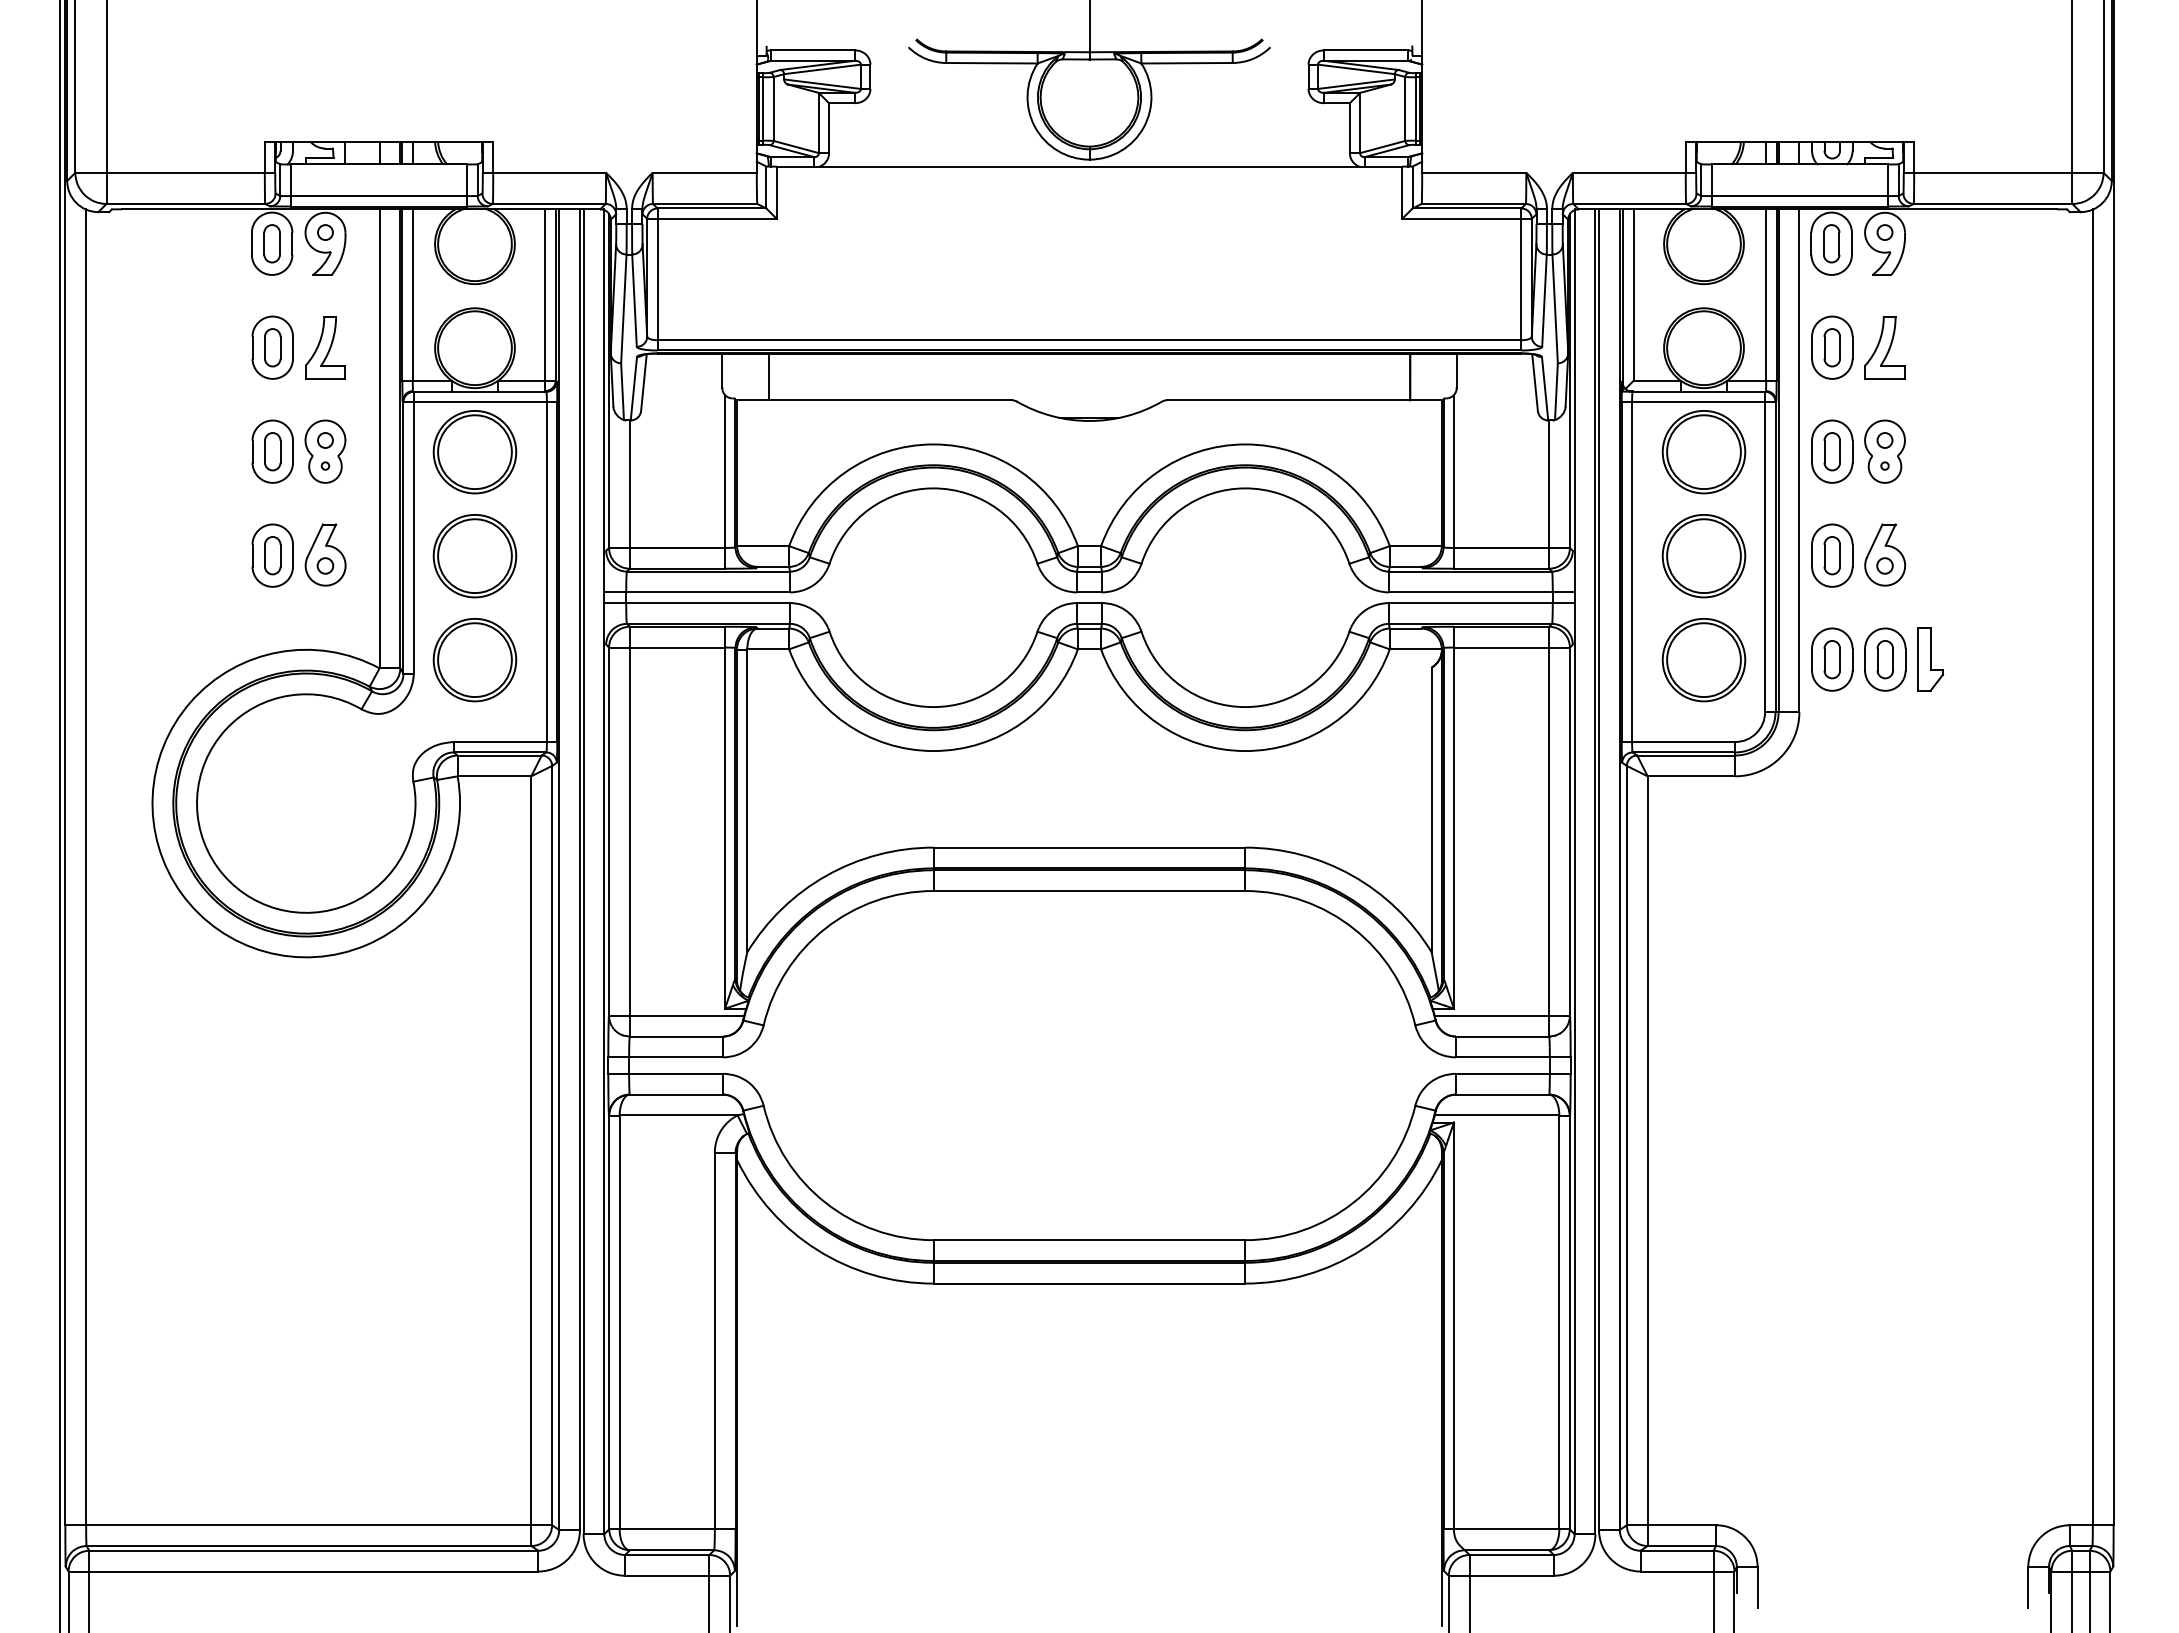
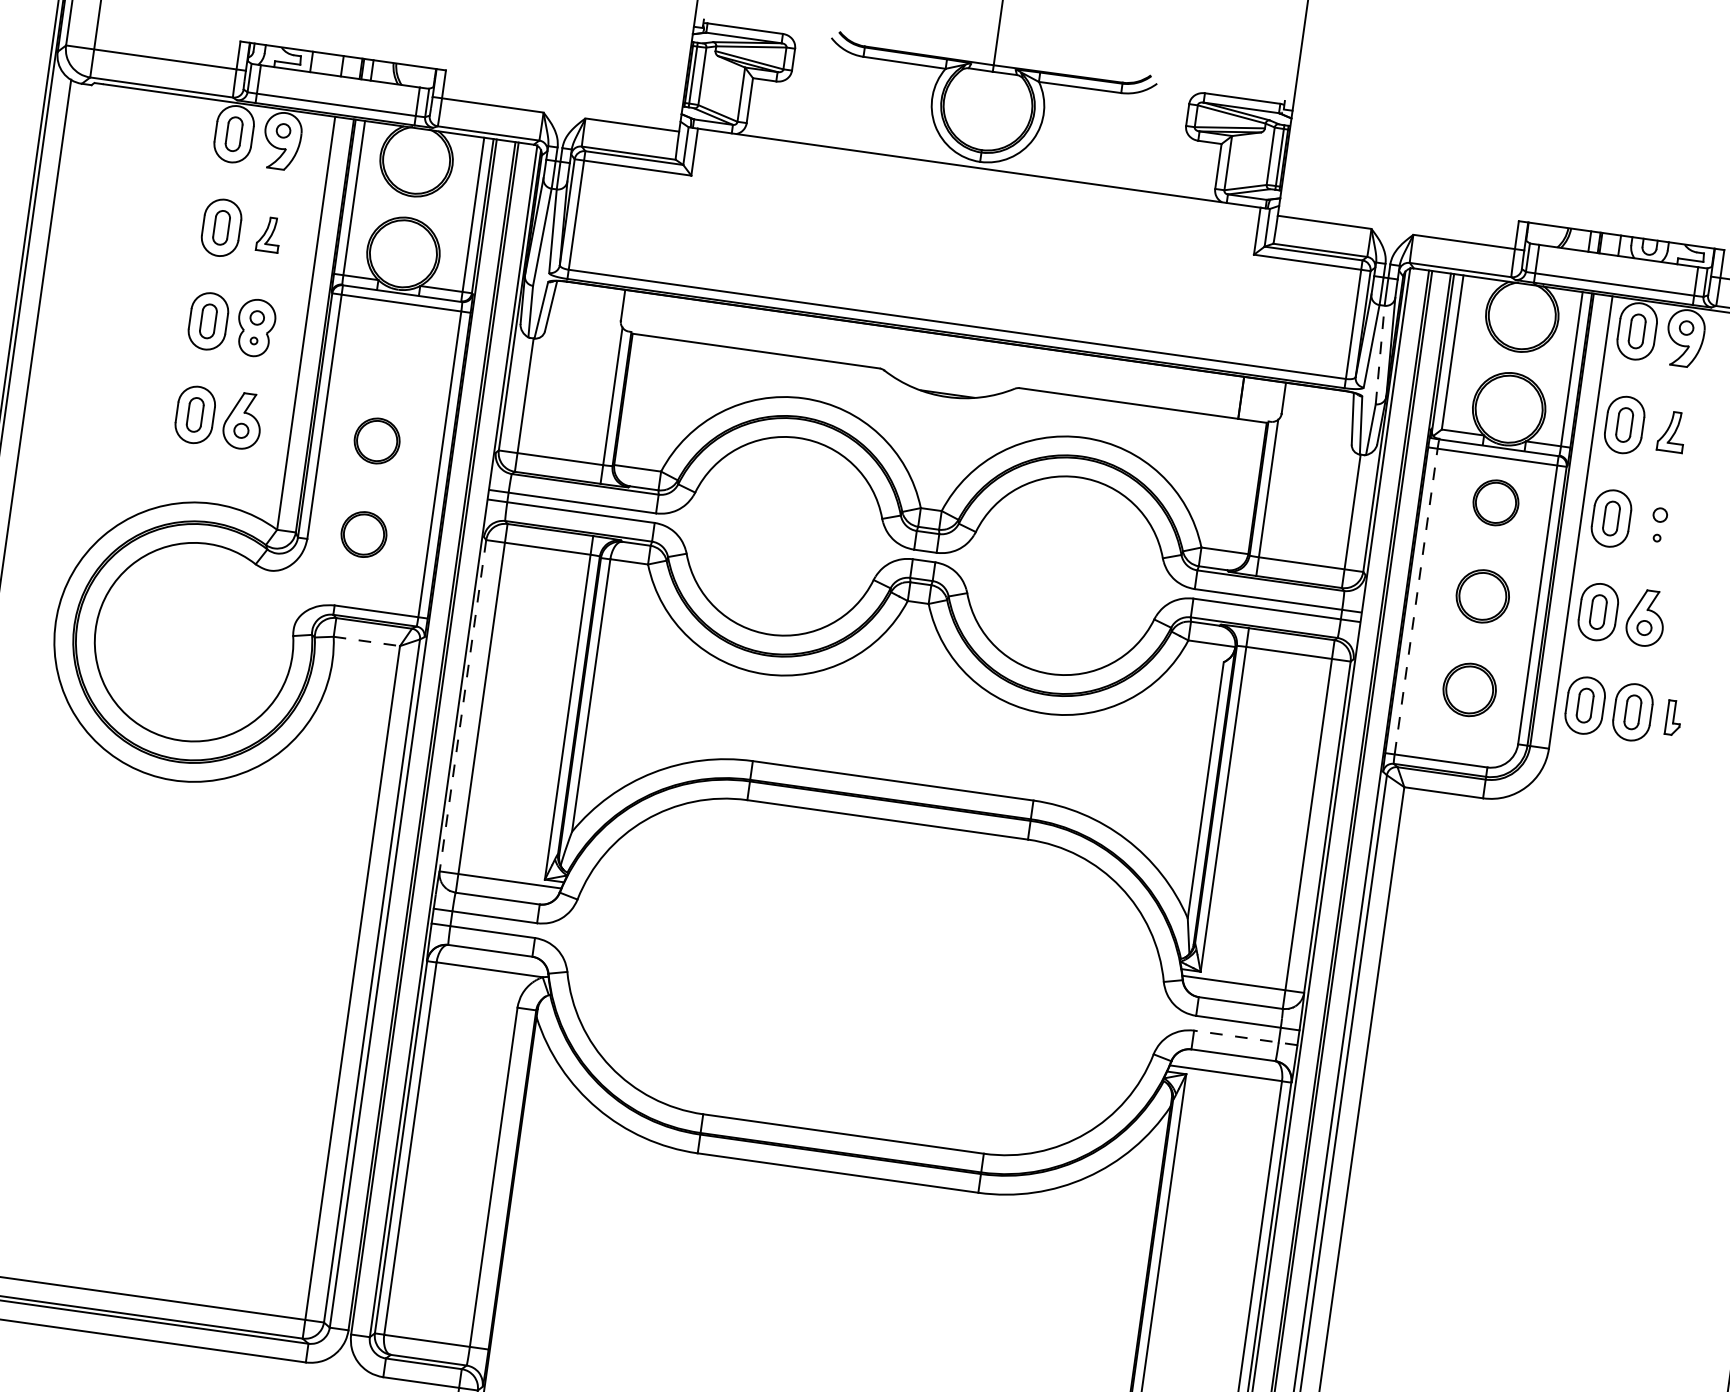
line: (1555, 308) -> (1380, 354), solid -> dashed
part: (325, 347) -> (269, 234), size x0.6
part: (1884, 347) -> (1671, 431), size x0.7
line: (768, 376) -> (663, 316), removed
part: (1884, 451) -> (1658, 524), removed
part: (474, 452) -> (389, 347), removed
part: (1703, 452) -> (1495, 502), size x0.6
part: (474, 556) -> (376, 441), size x0.6
part: (1703, 556) -> (1482, 596), size x0.7
line: (1632, 572) -> (1416, 601), solid -> dashed
part: (1930, 659) -> (1673, 717), size x0.6
part: (474, 660) -> (363, 534), size x0.6
part: (1703, 660) -> (1469, 690), size x0.7
line: (494, 776) -> (366, 641), solid -> dashed
line: (609, 832) -> (463, 706), solid -> dashed
line: (1512, 1073) -> (1245, 1037), solid -> dashed

